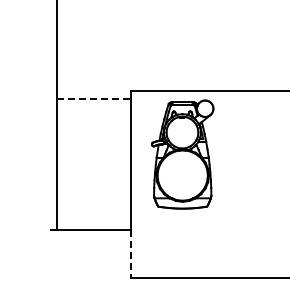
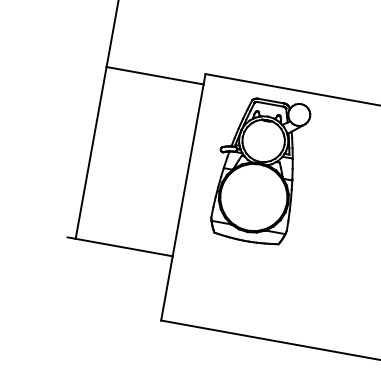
line: (90, 98) -> (150, 74), dashed -> solid
line: (130, 254) -> (166, 289), dashed -> solid

